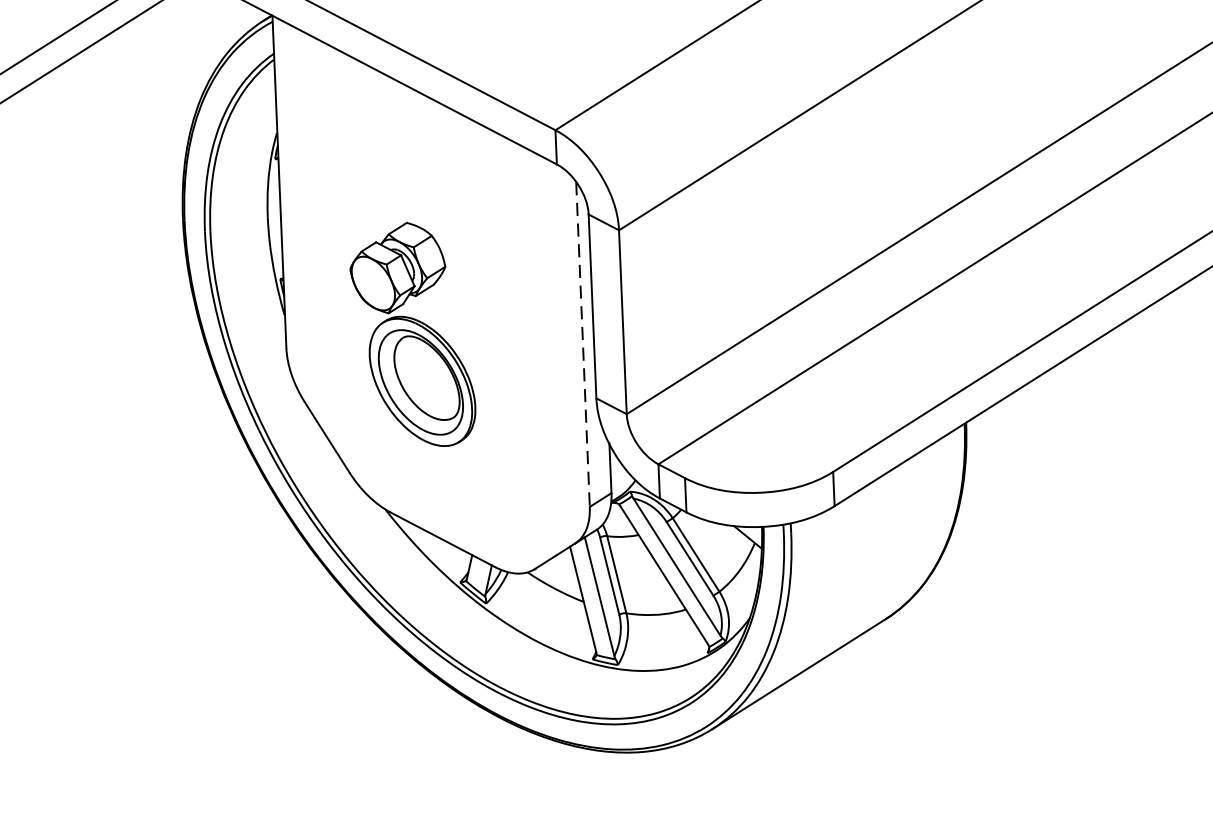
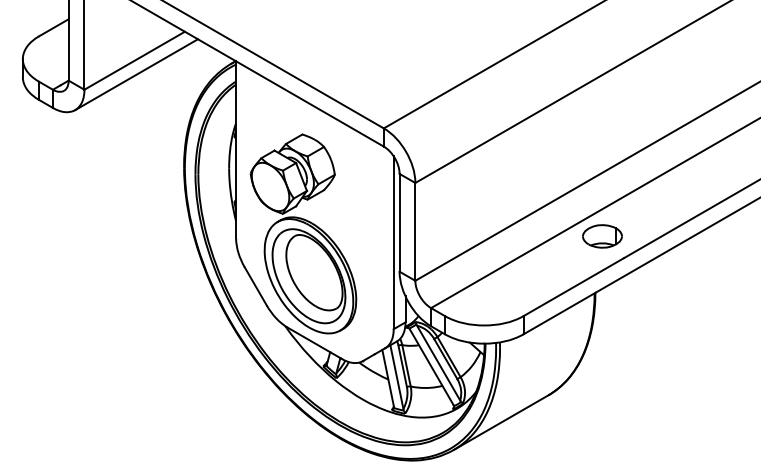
part: (975, 316) -> (602, 236), added
part: (412, 334) -> (303, 233), size x1.67
line: (582, 345) -> (393, 243), dashed -> solid

